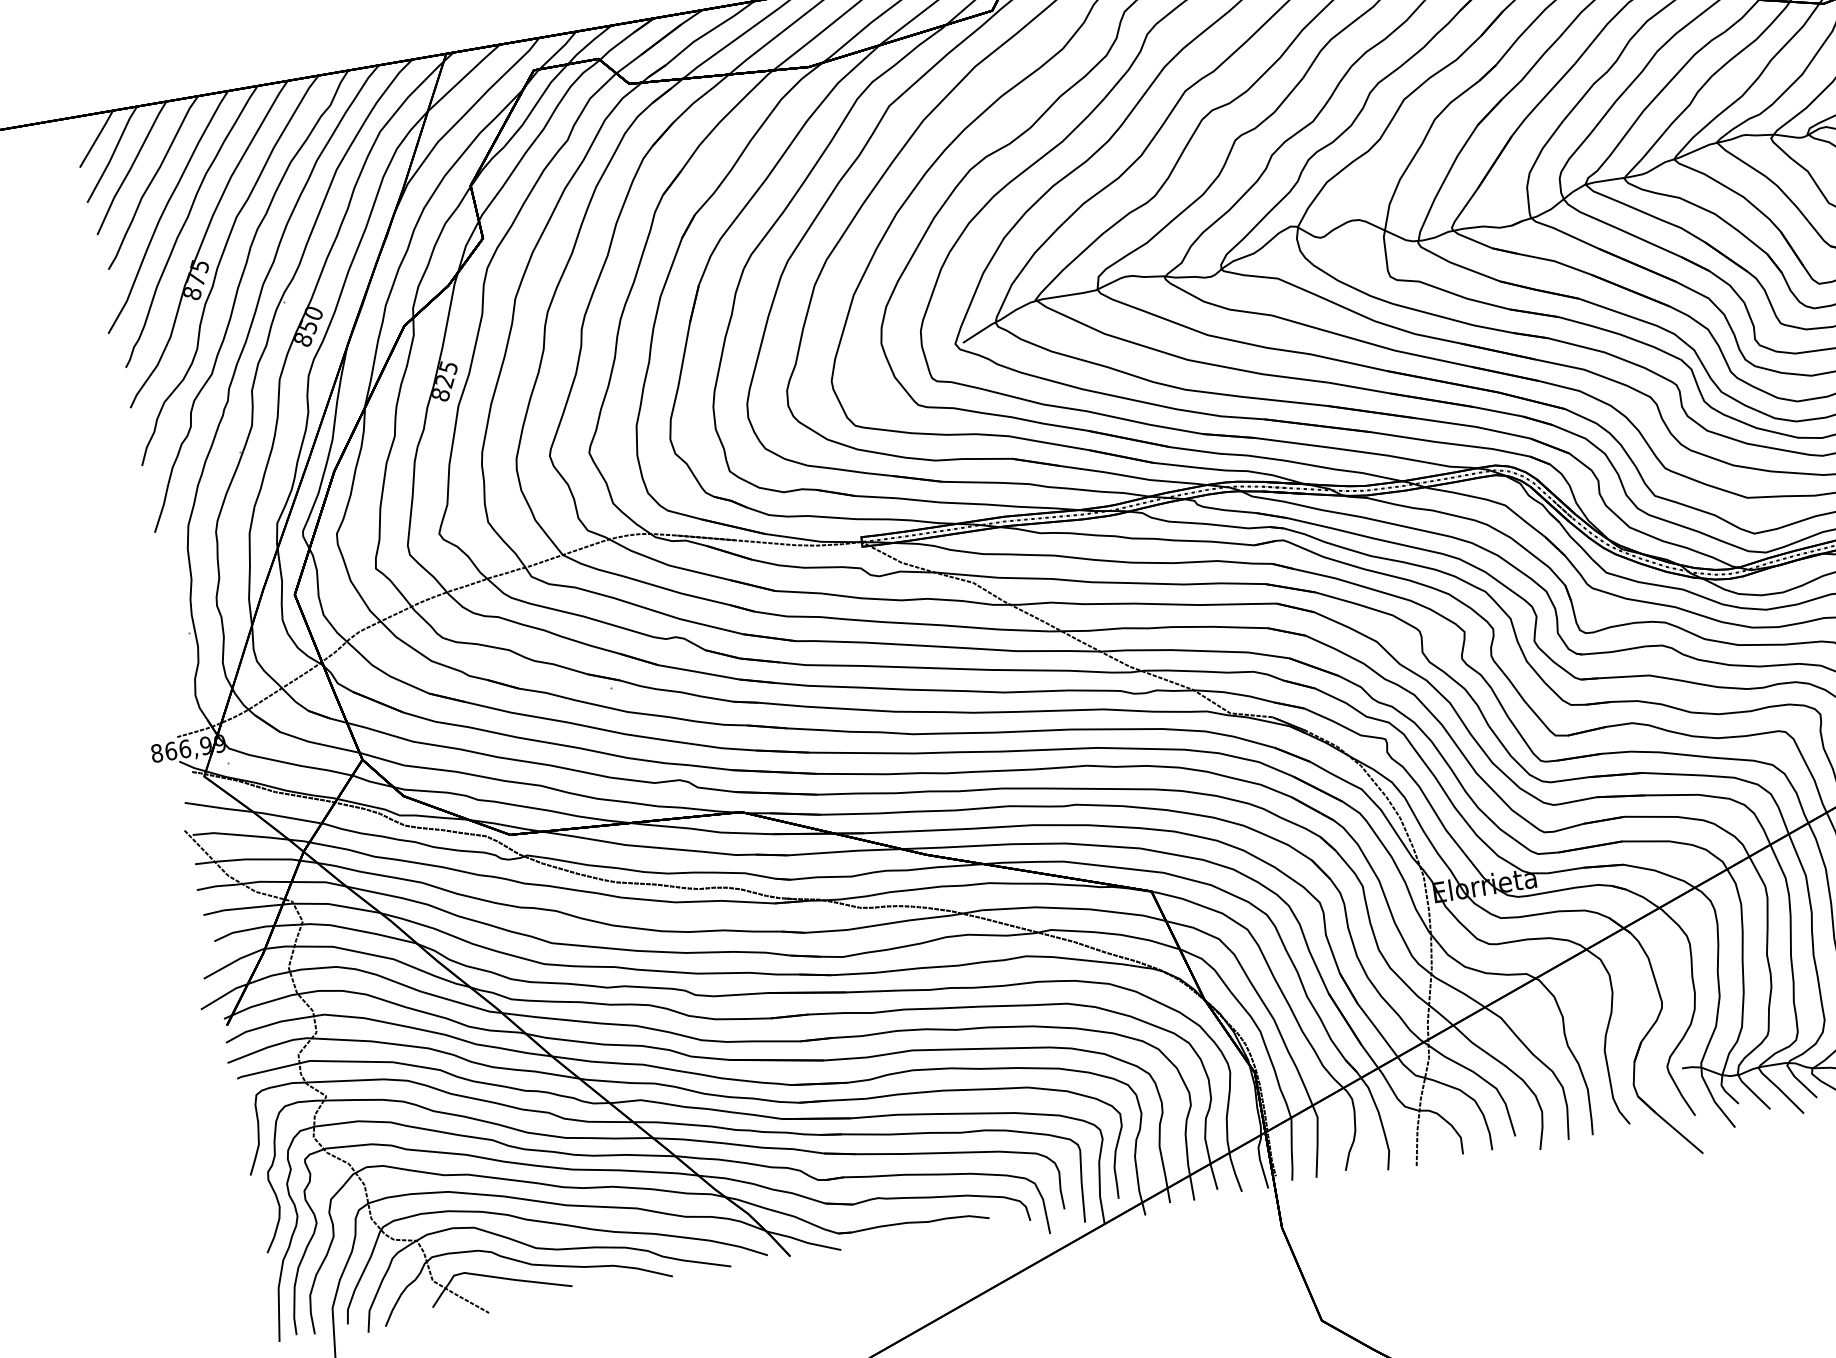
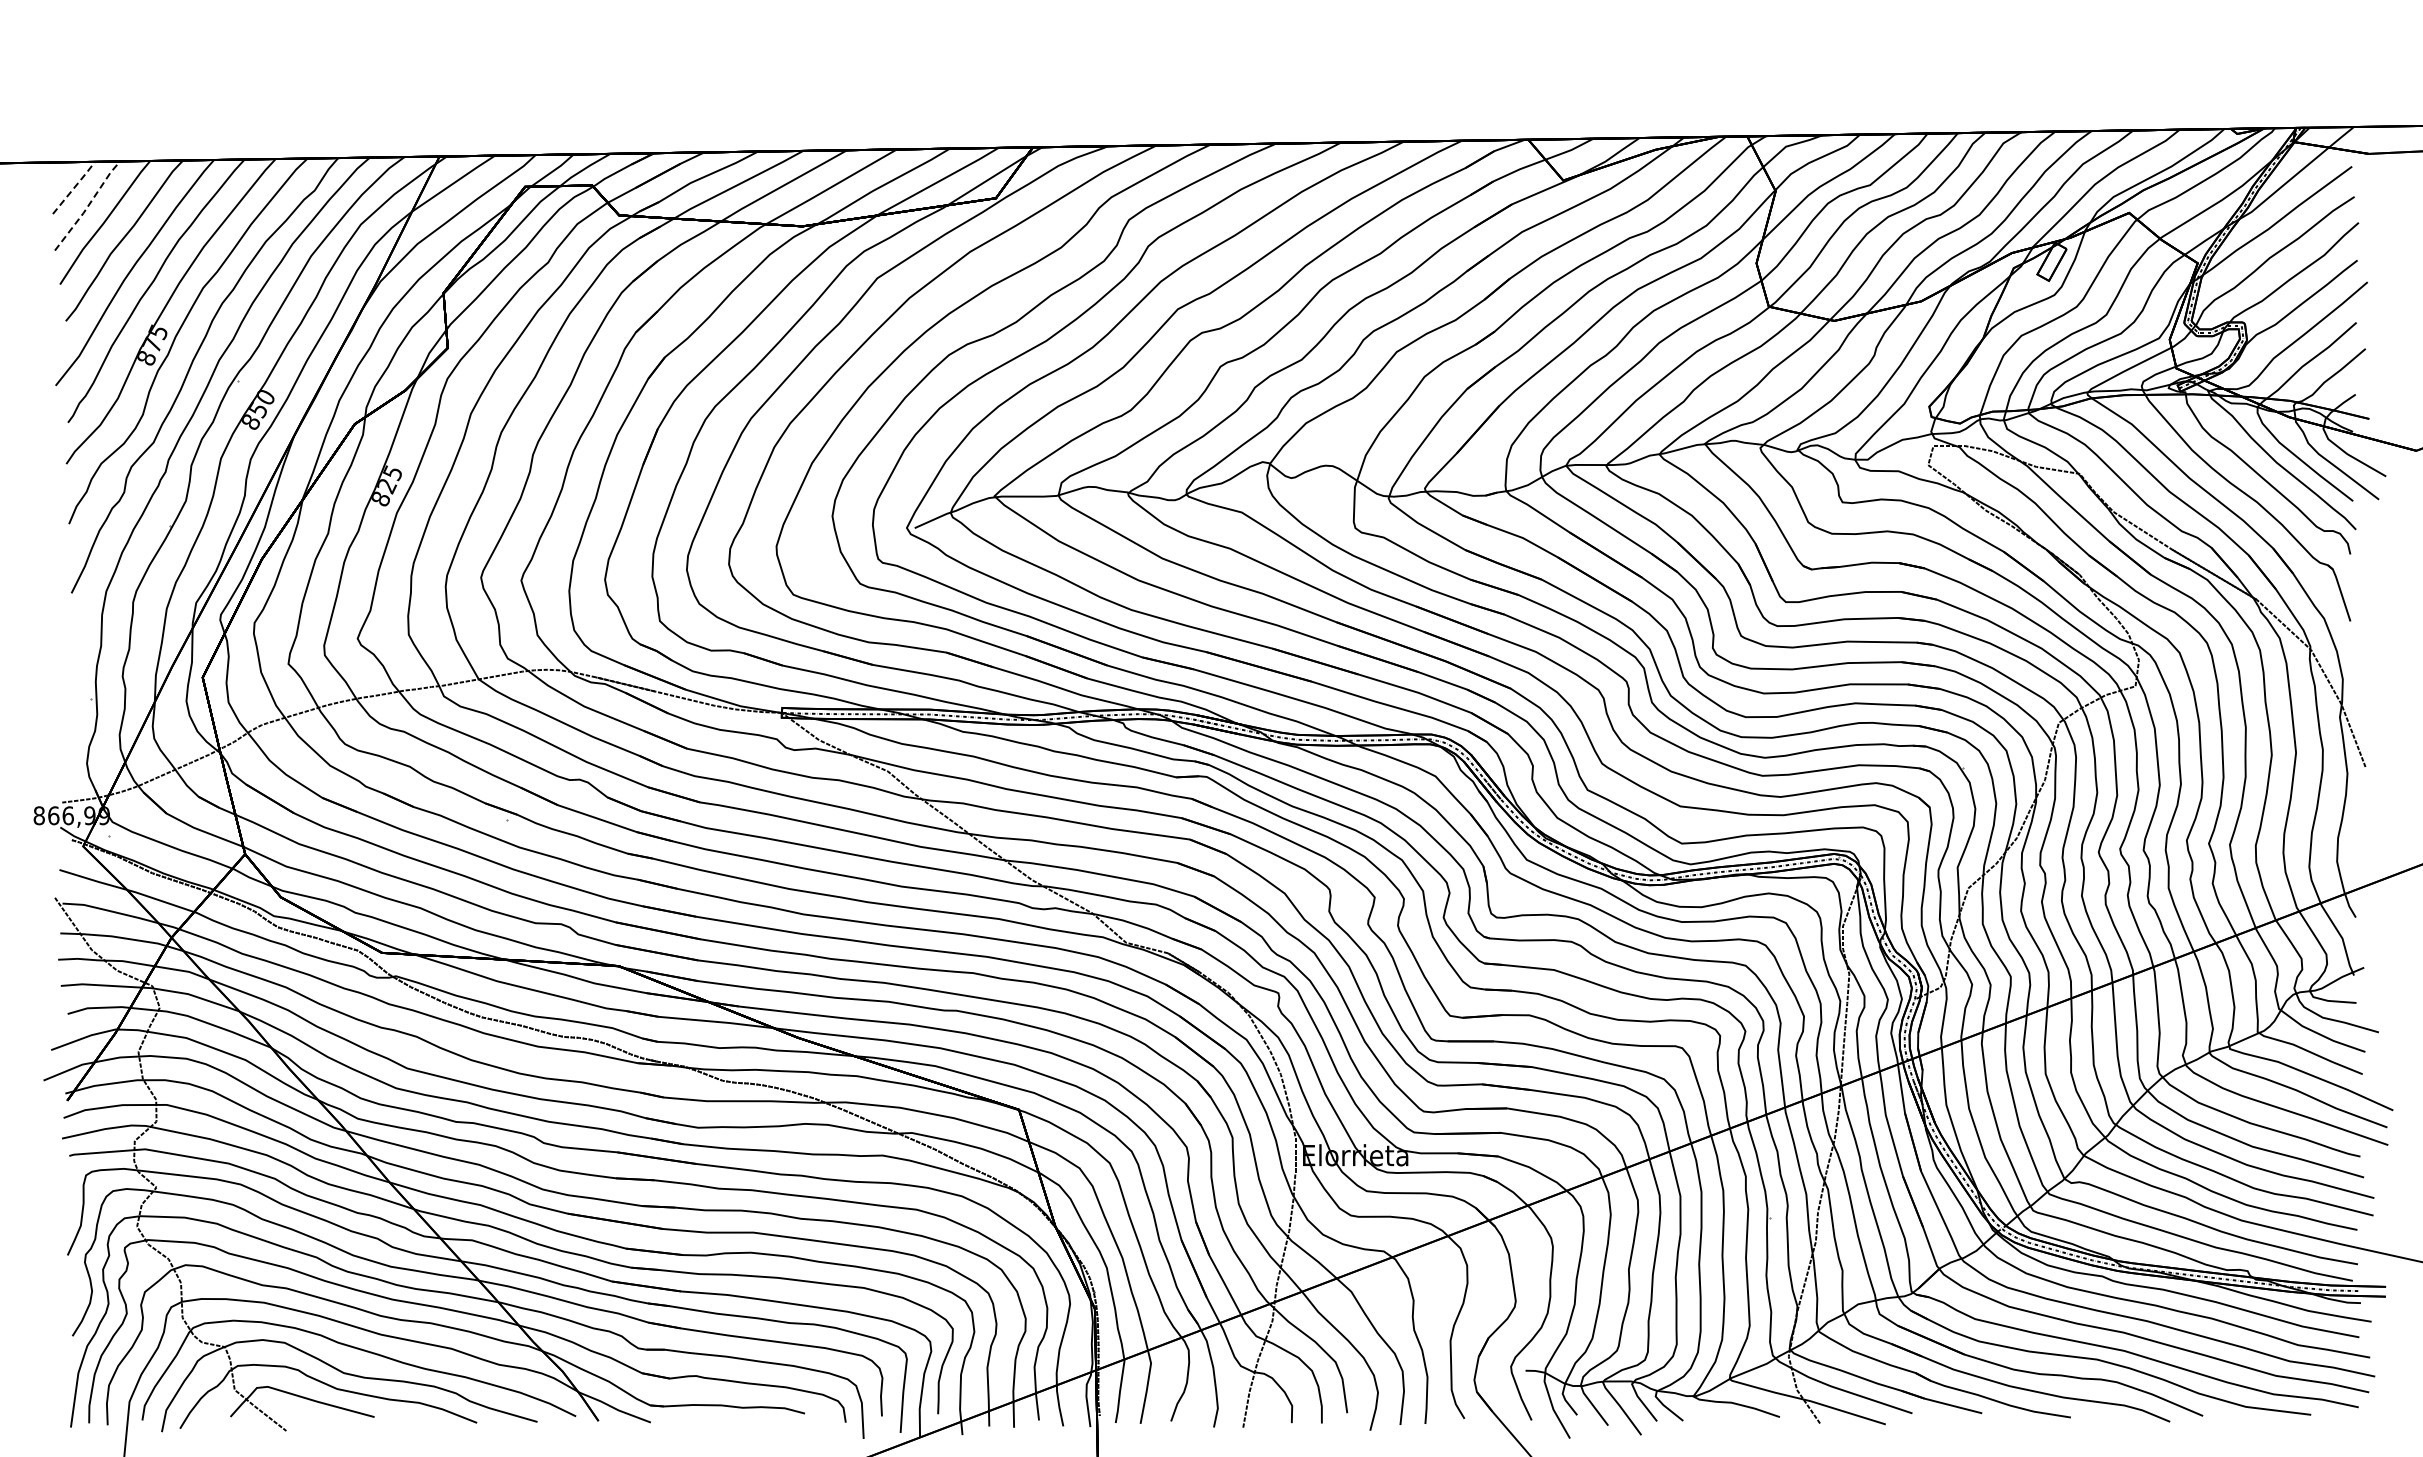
line: (96, 138) -> (74, 187), solid -> dashed
line: (113, 154) -> (88, 206), solid -> dashed

